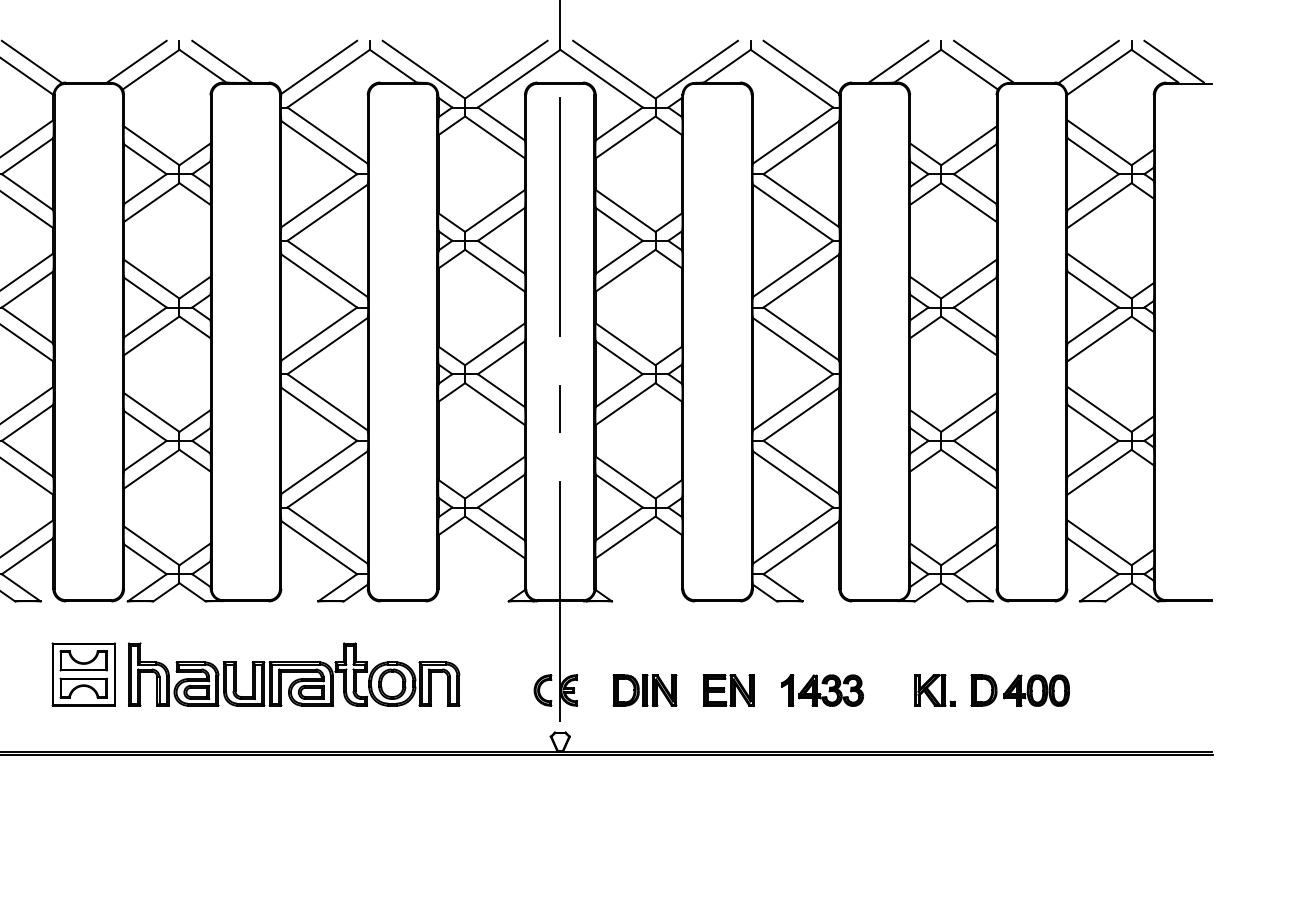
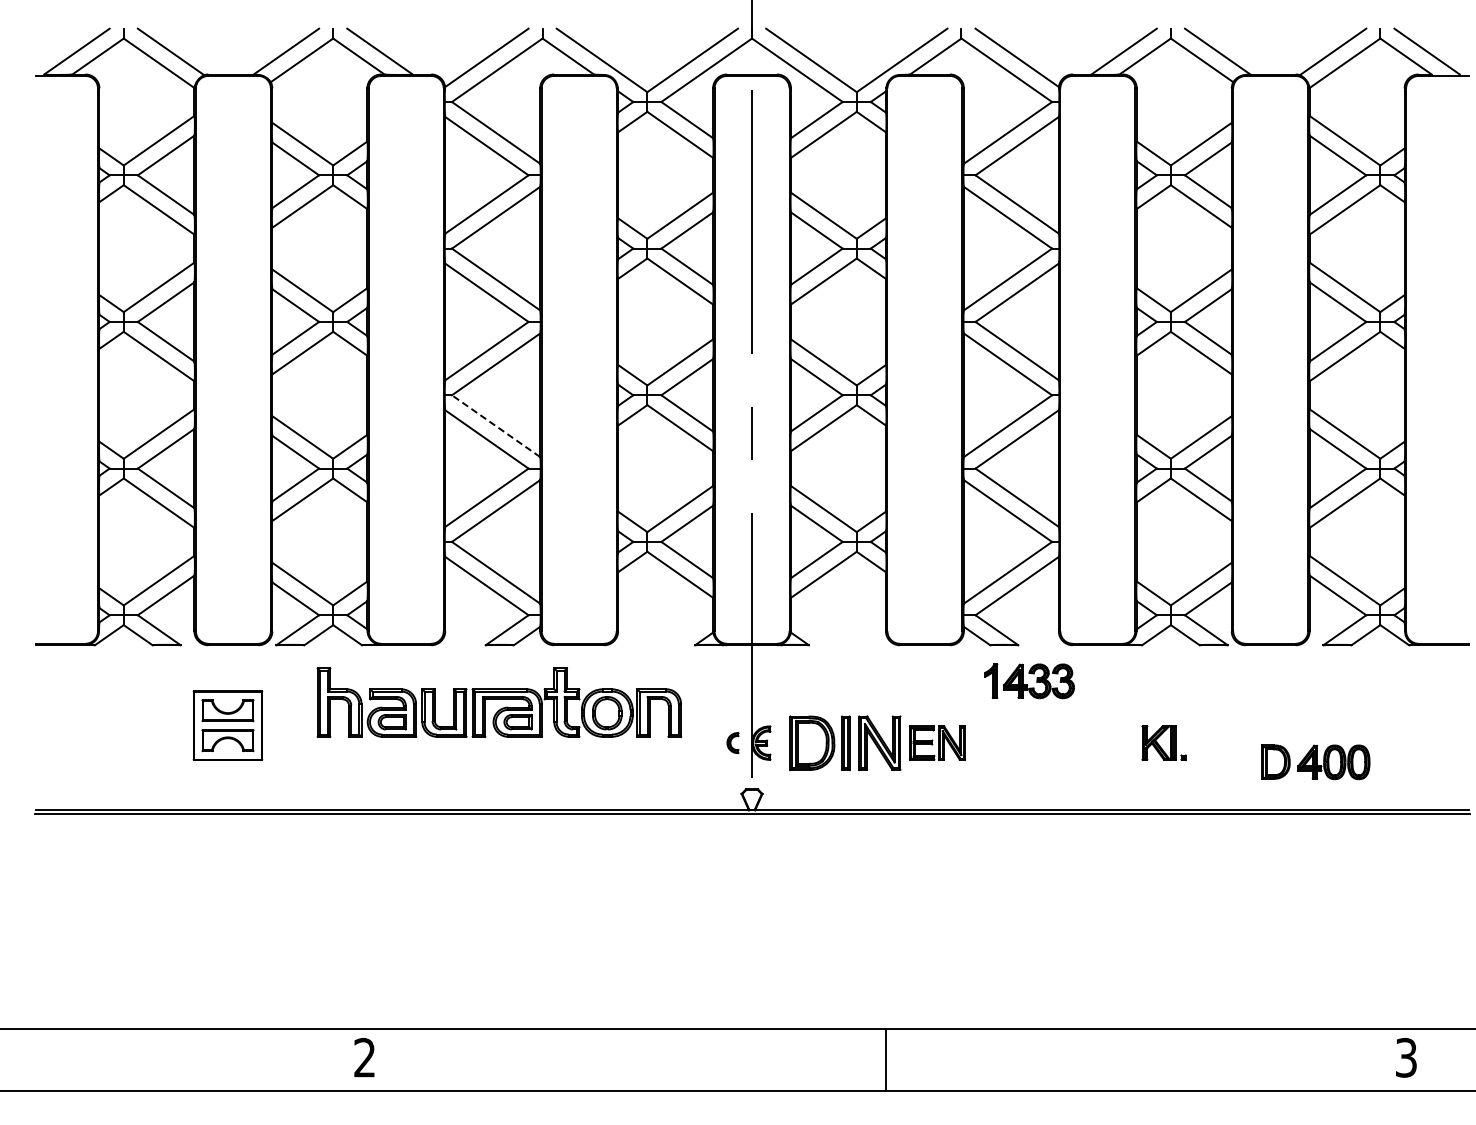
line: (327, 402) -> (496, 426), solid -> dashed
part: (294, 674) -> (499, 702), moved
part: (542, 689) -> (732, 742), size x0.6
part: (644, 689) -> (844, 742), size x1.6
part: (822, 690) -> (1029, 681), moved
part: (1019, 690) -> (1315, 762), moved

